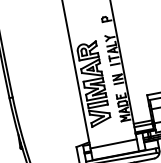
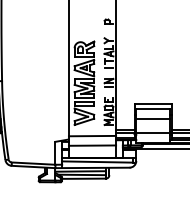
line: (111, 133) -> (92, 135), added

